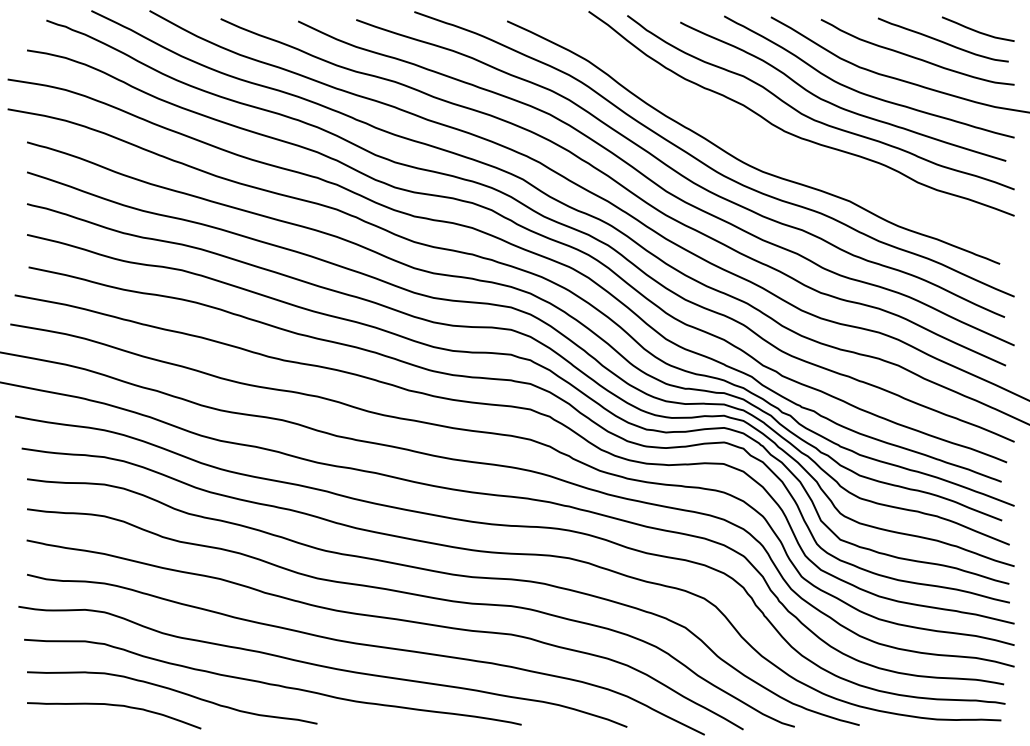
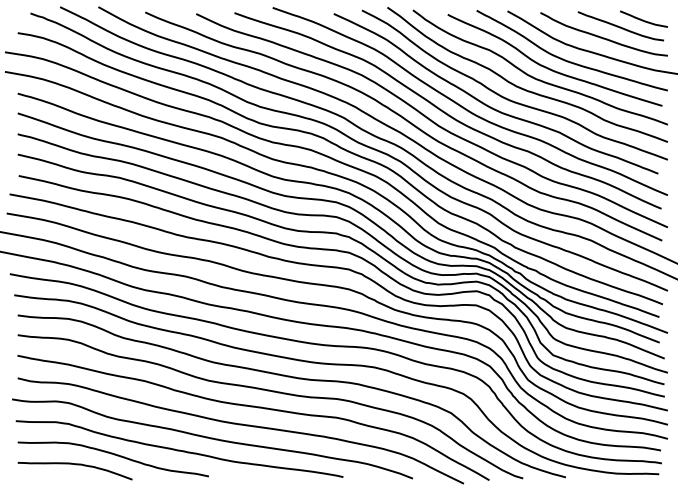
curve: (772, 149) -> (508, 98), added

